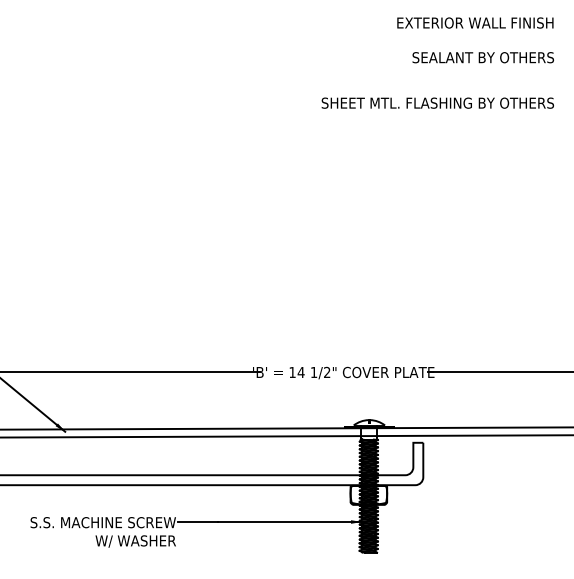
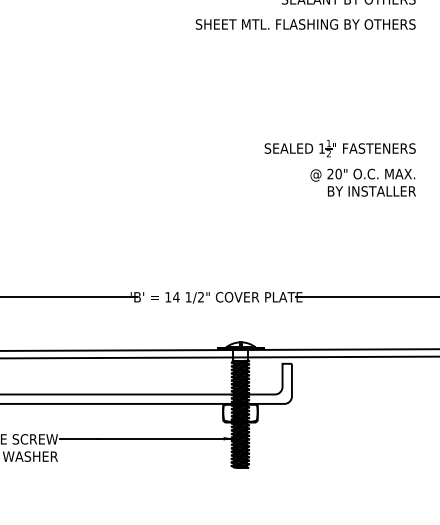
text: (437, 102) -> (305, 23), moved
part: (474, 236) -> (340, 168), added

